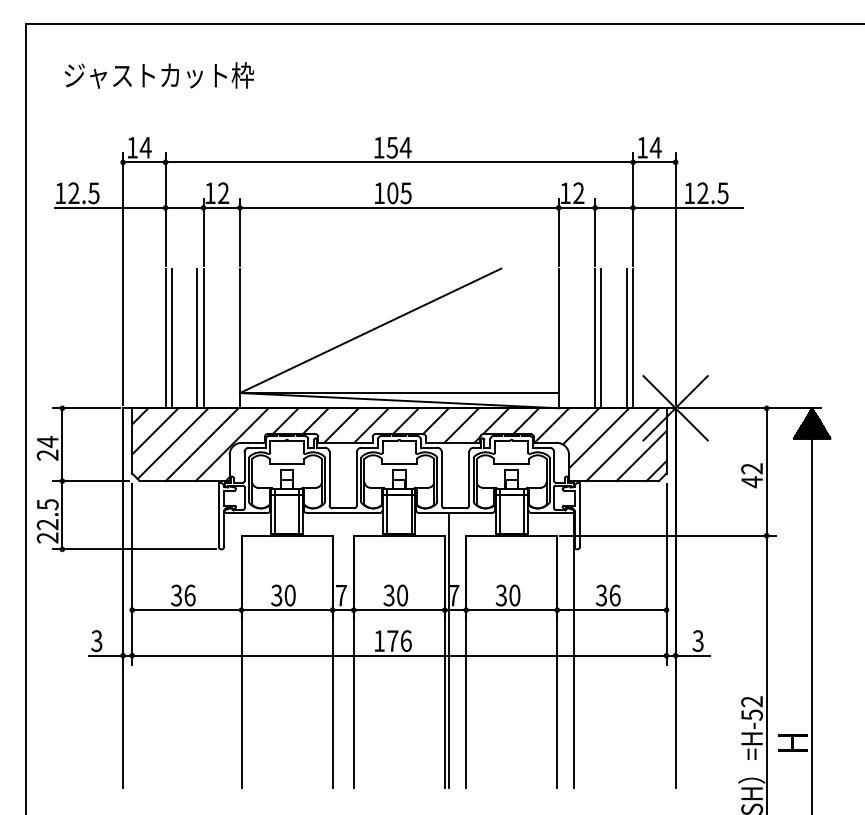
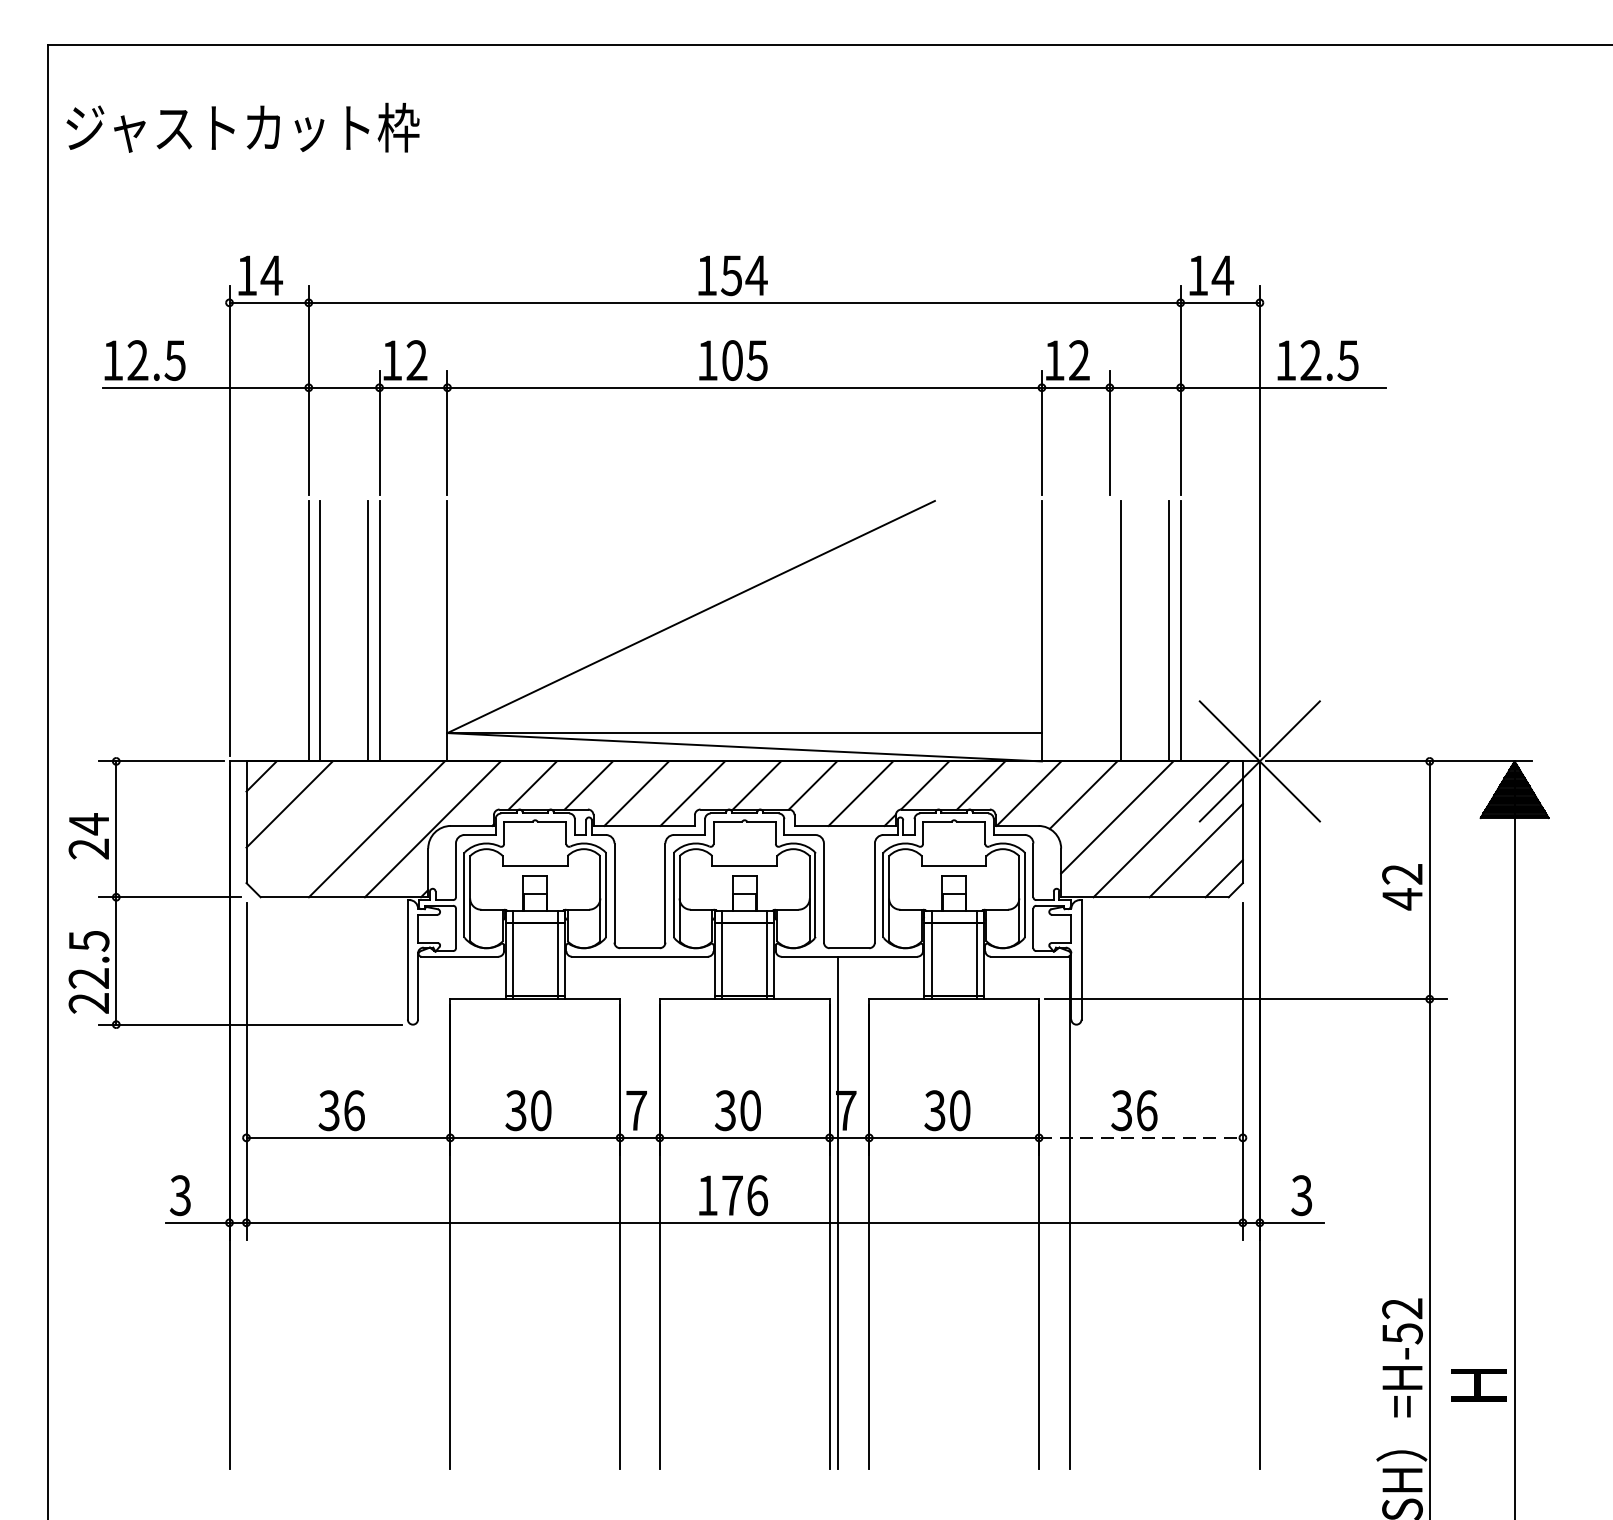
text: (158, 75) -> (241, 127), moved
line: (595, 338) -> (1110, 631), removed
line: (172, 443) -> (321, 827), removed
line: (611, 610) -> (1140, 1138), solid -> dashed

